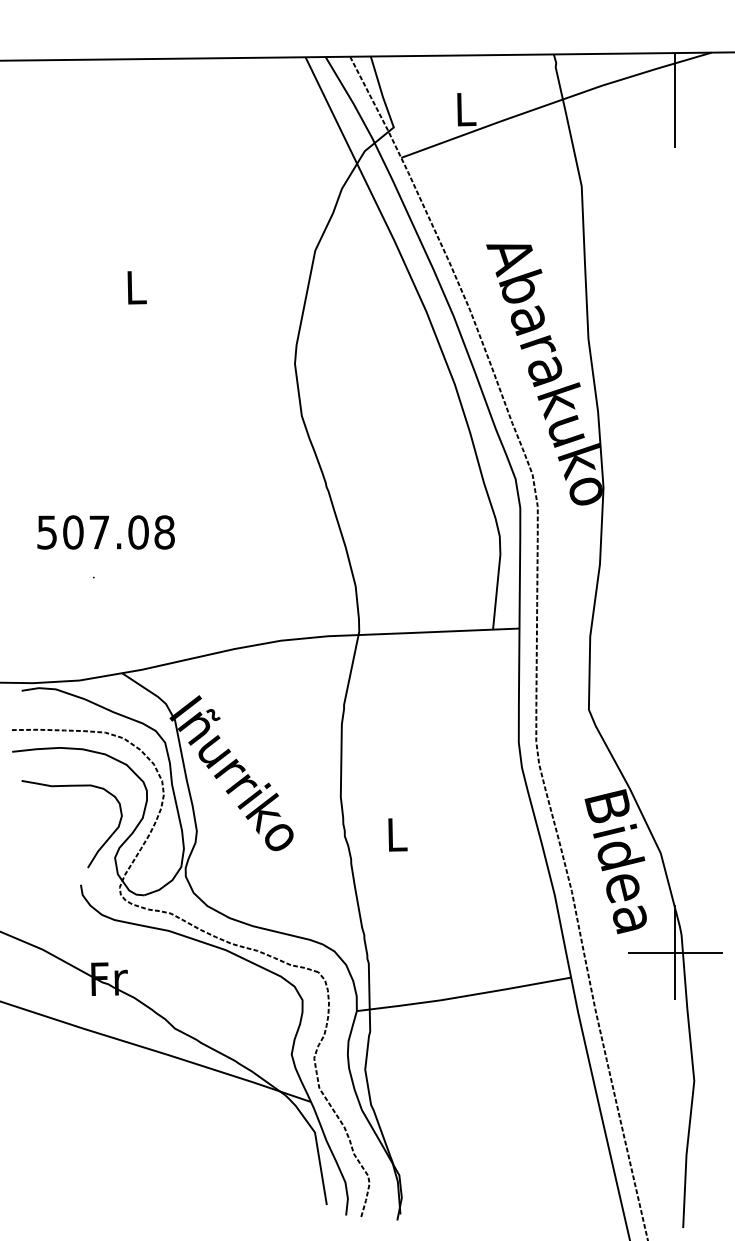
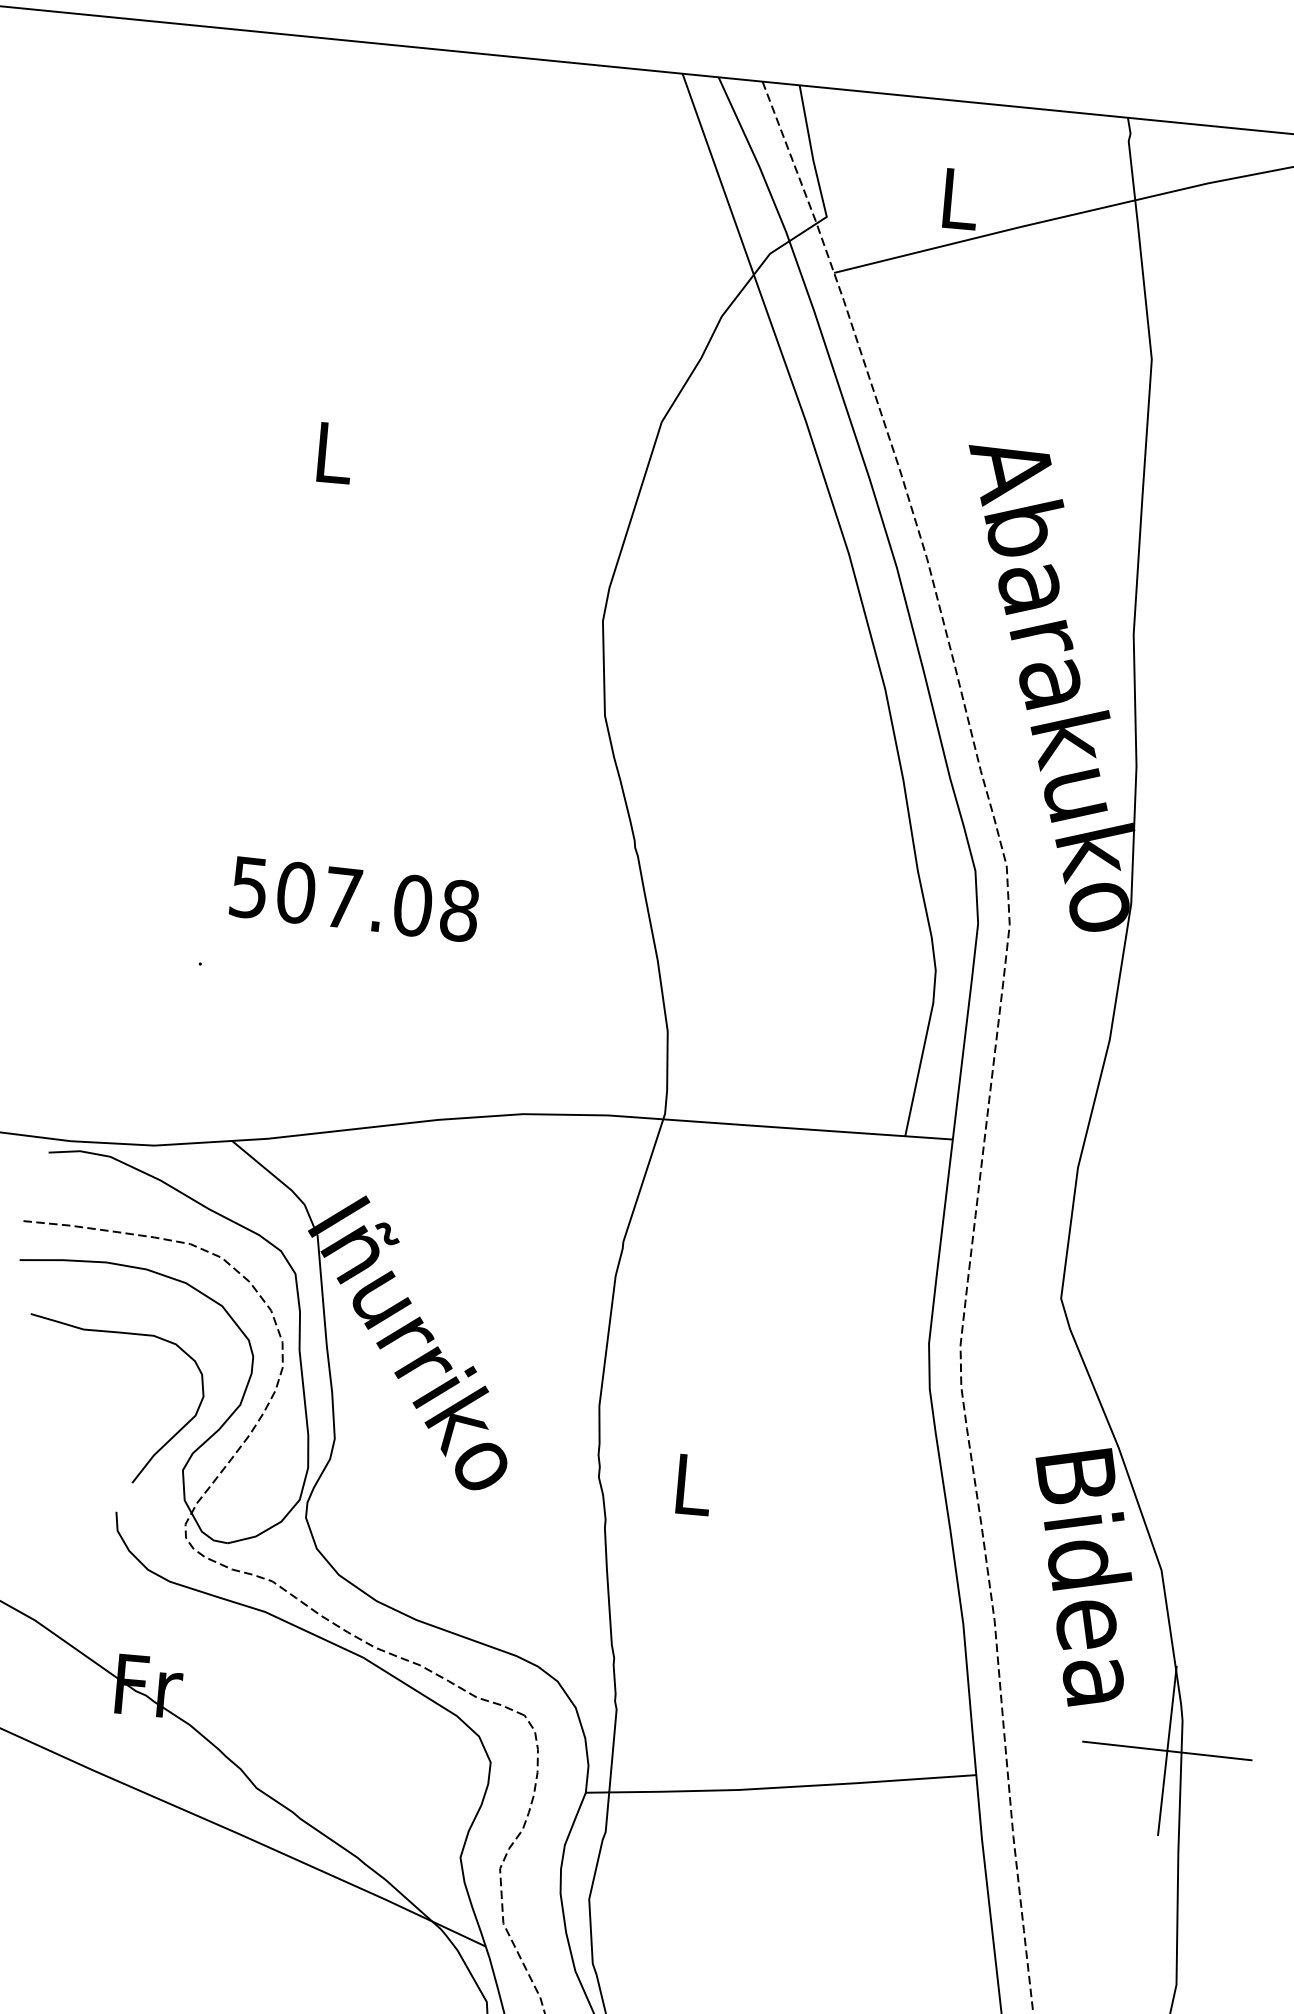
text: (105, 532) -> (353, 899), moved

